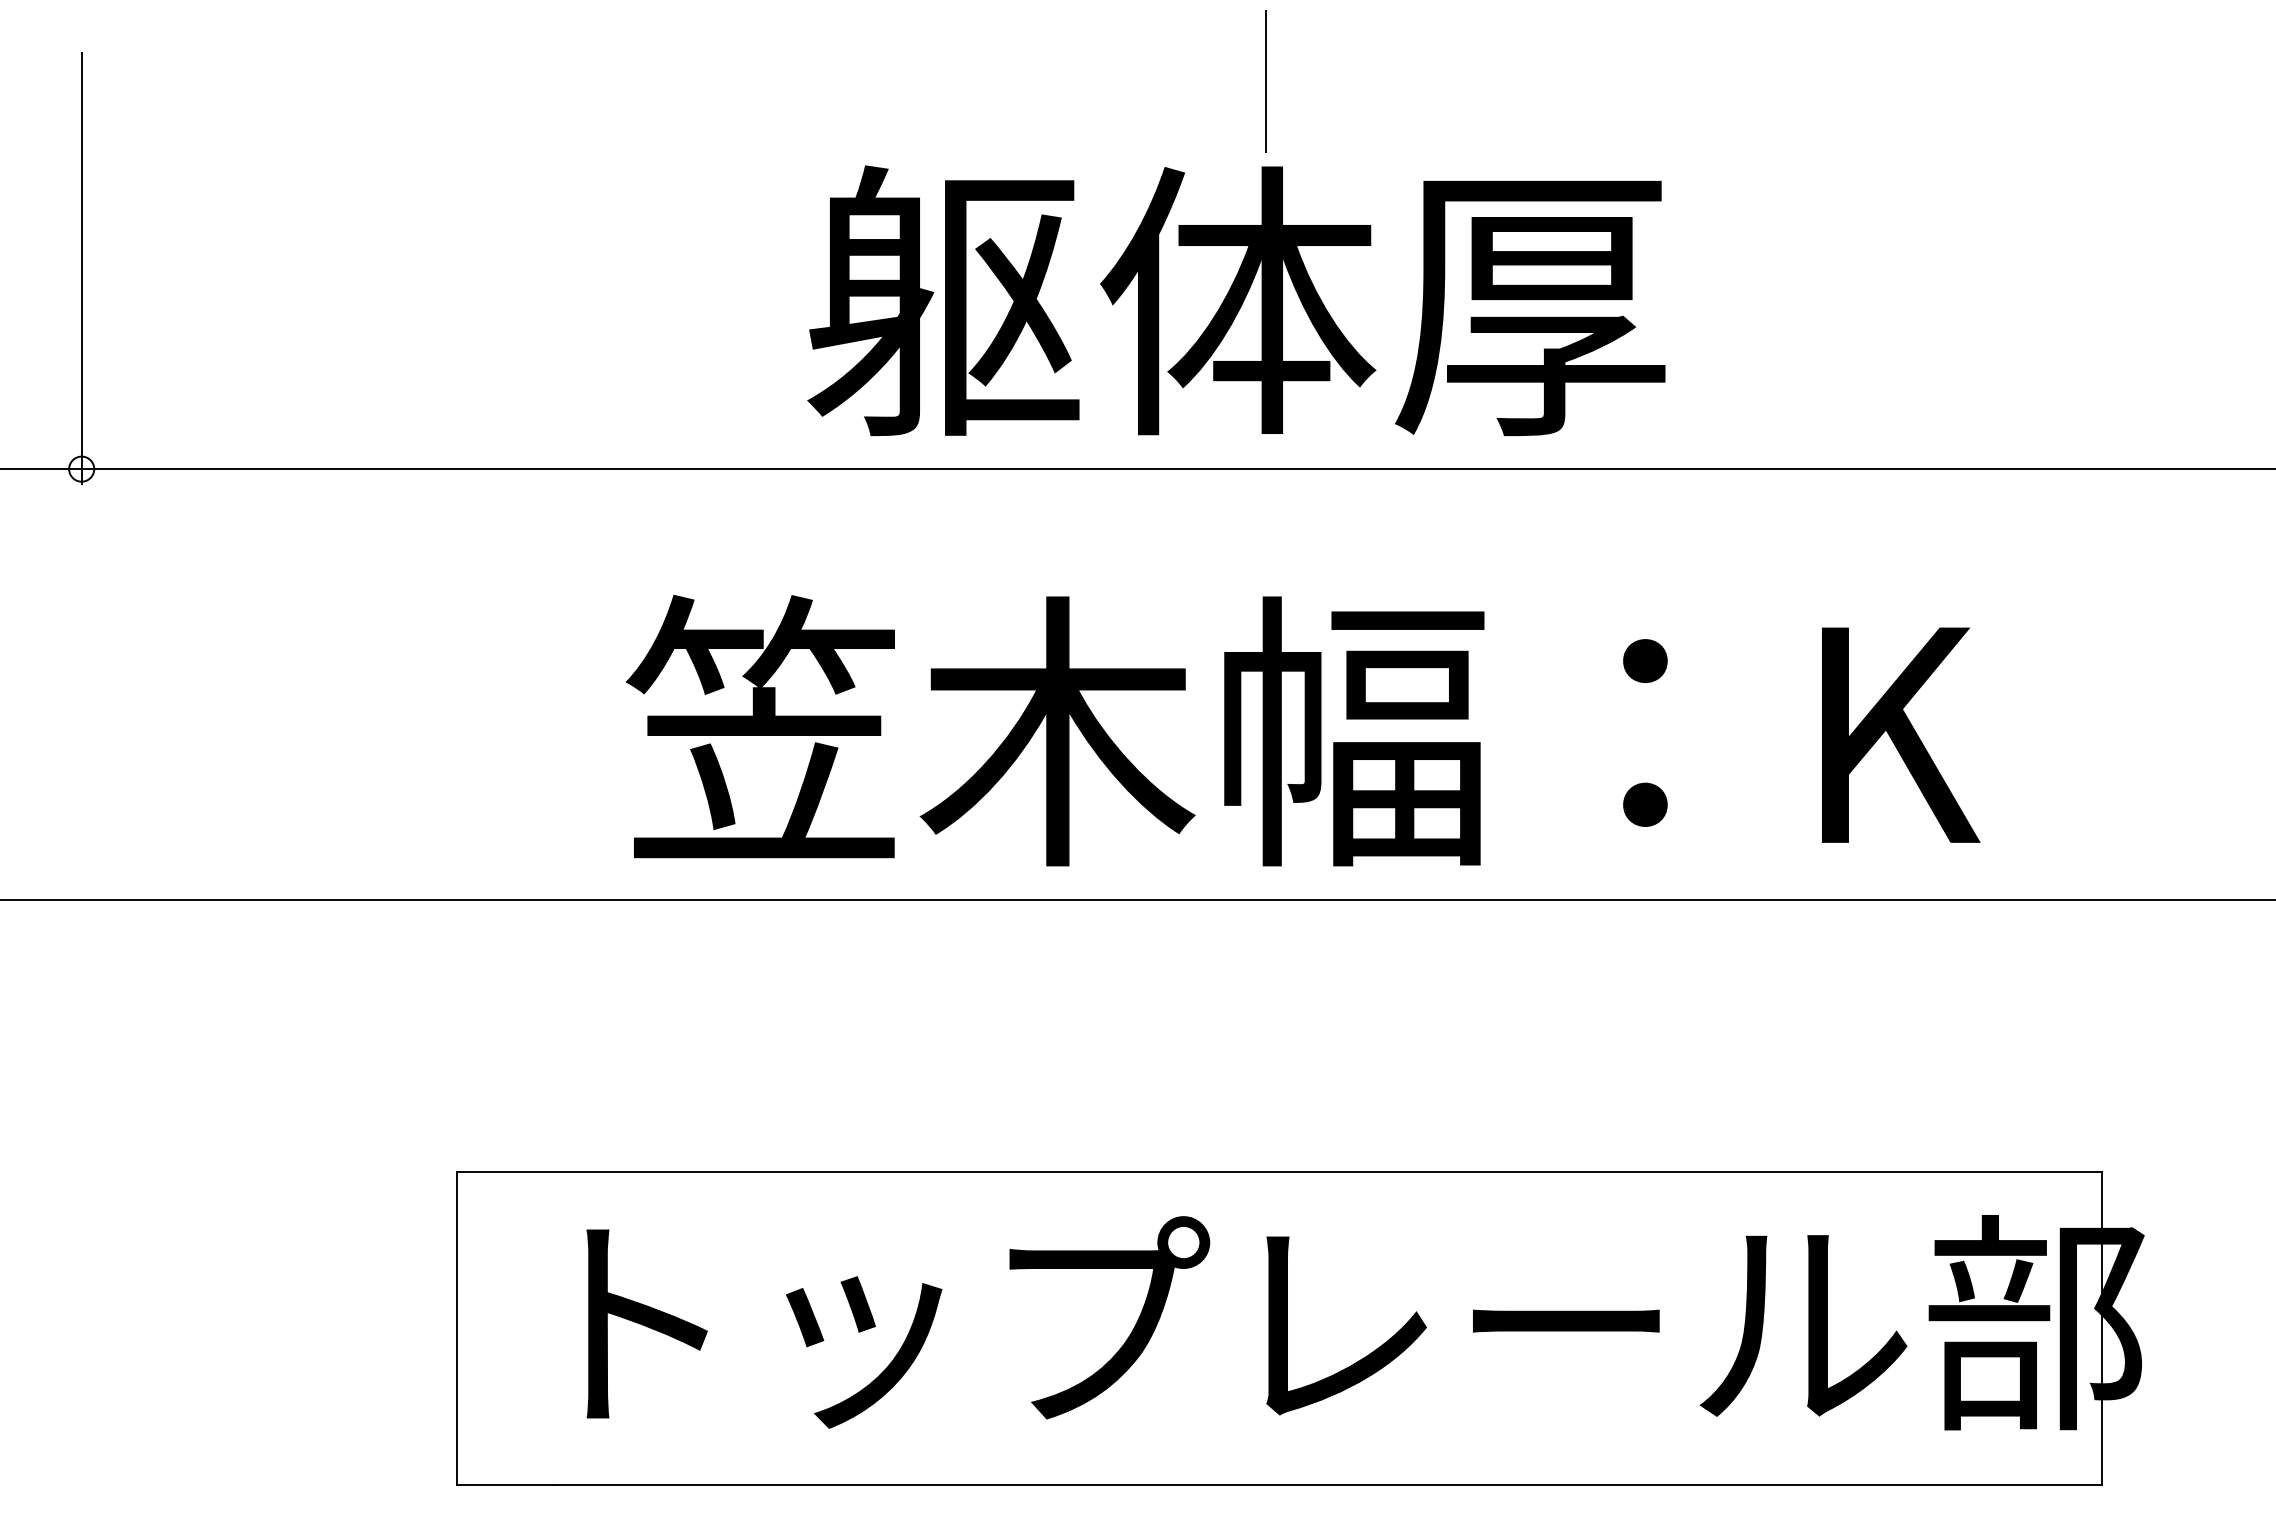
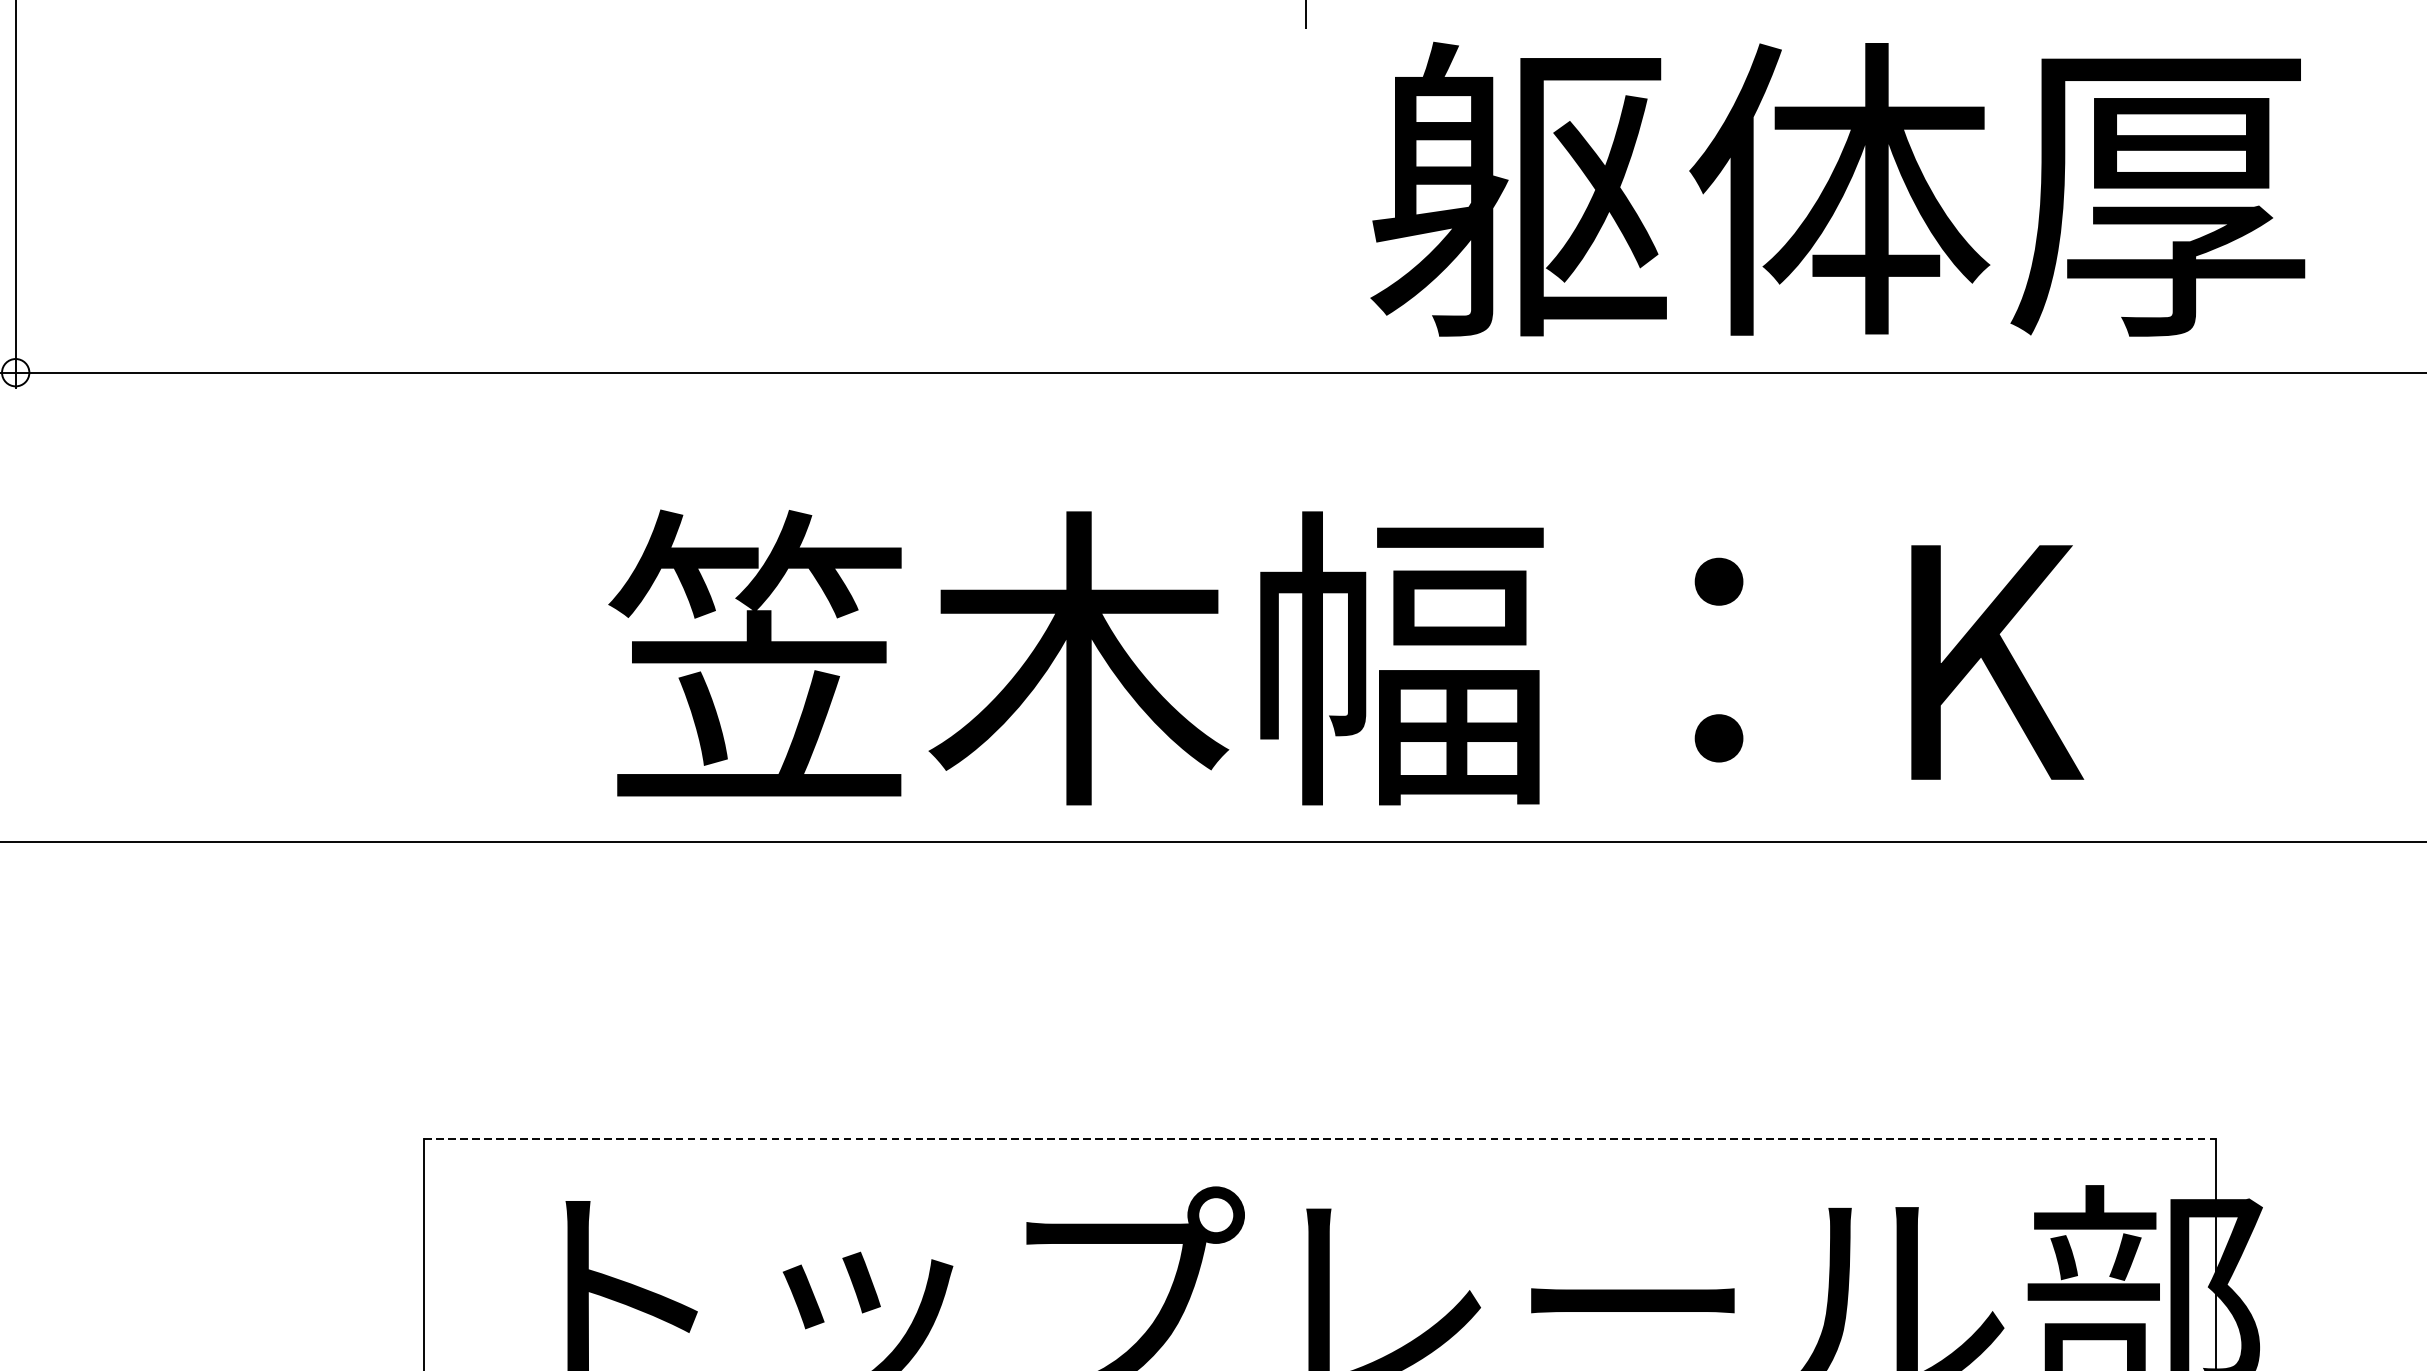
text: (1236, 300) -> (1837, 188), moved
line: (1279, 1172) -> (1320, 1138), solid -> dashed

